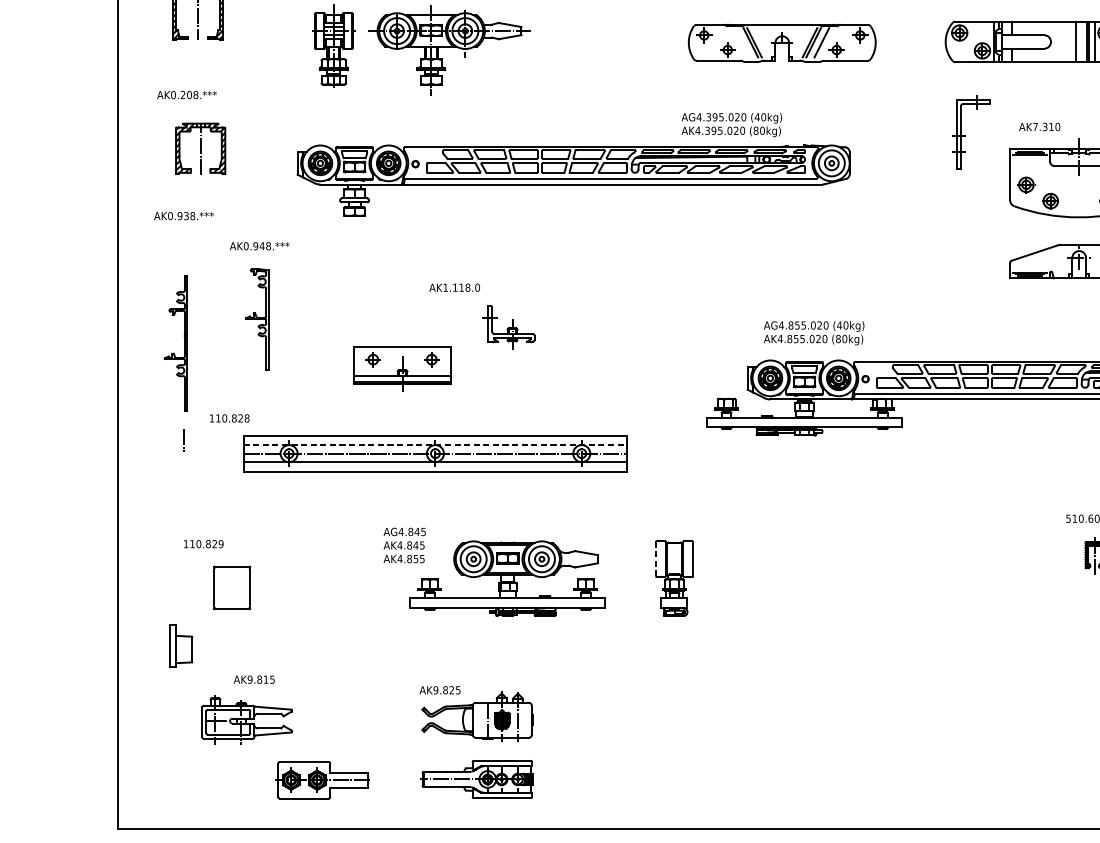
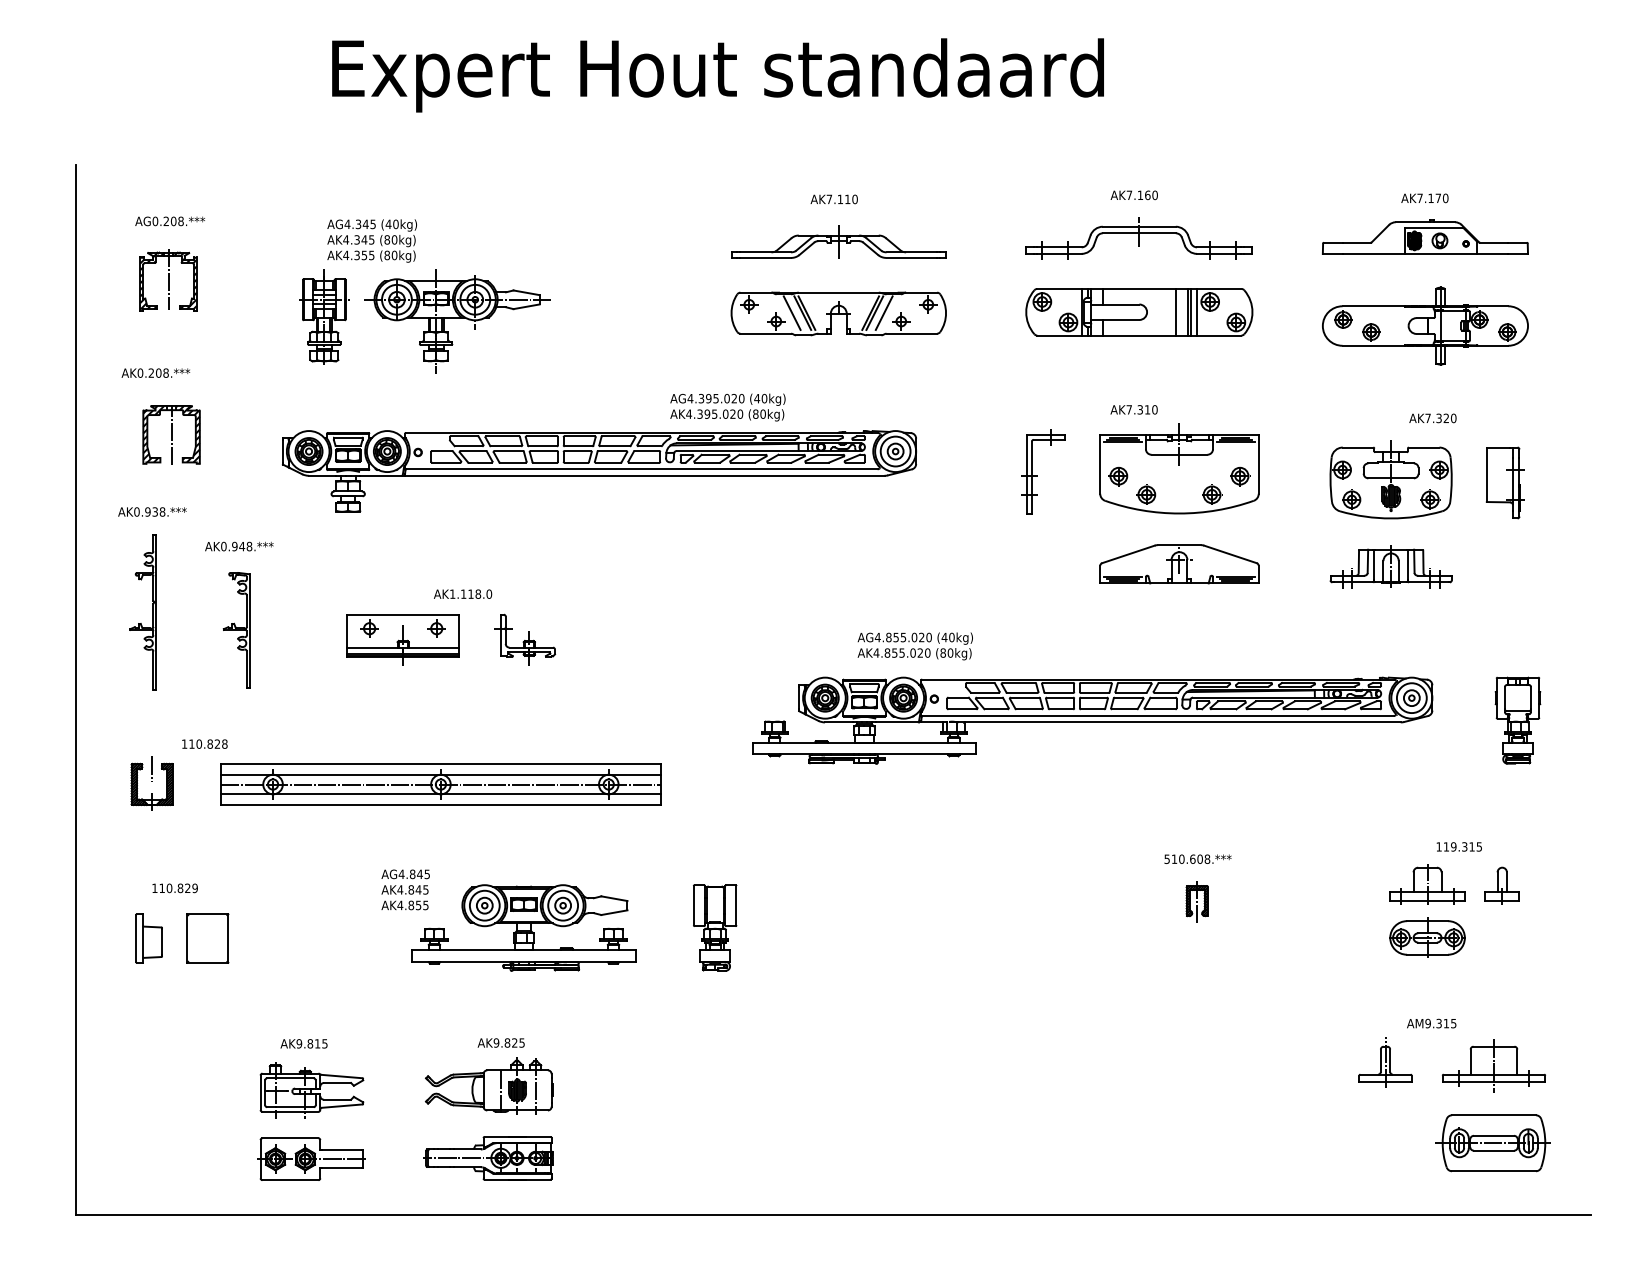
line: (741, 42) -> (791, 312), added
text: (731, 124) -> (727, 407), moved
part: (965, 135) -> (1037, 475), moved
text: (813, 333) -> (914, 646), moved
part: (184, 343) -> (152, 612), moved
part: (401, 369) -> (402, 639), moved
line: (435, 444) -> (441, 774), dashed -> solid
part: (183, 461) -> (151, 793), added
line: (655, 559) -> (693, 905), dashed -> solid
part: (180, 646) -> (148, 938), moved
text: (253, 679) -> (303, 1043), moved
text: (439, 689) -> (500, 1042), moved
part: (246, 720) -> (311, 1090), moved

